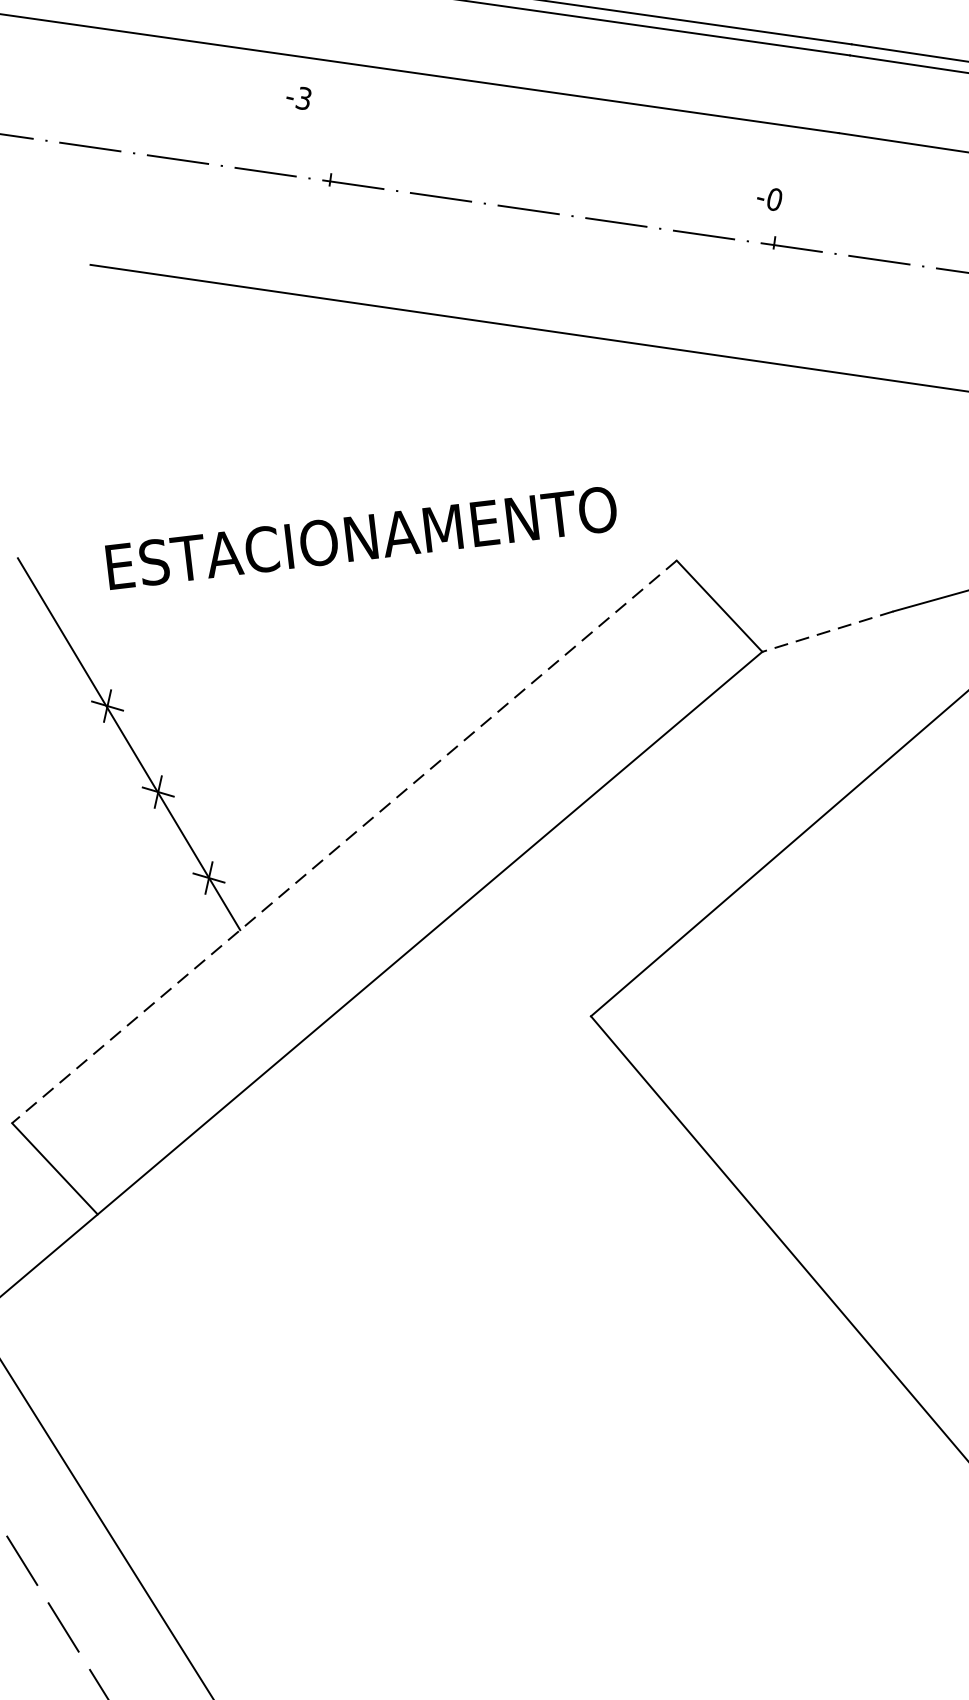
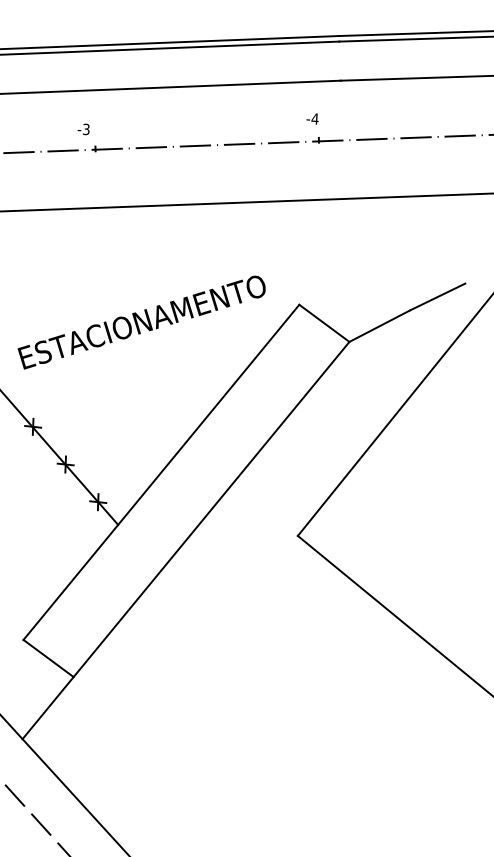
text: (298, 97) -> (83, 129), moved
text: (773, 198) -> (314, 118), -0 -> -4
line: (827, 632) -> (379, 326), dashed -> solid
line: (344, 842) -> (161, 472), dashed -> solid

